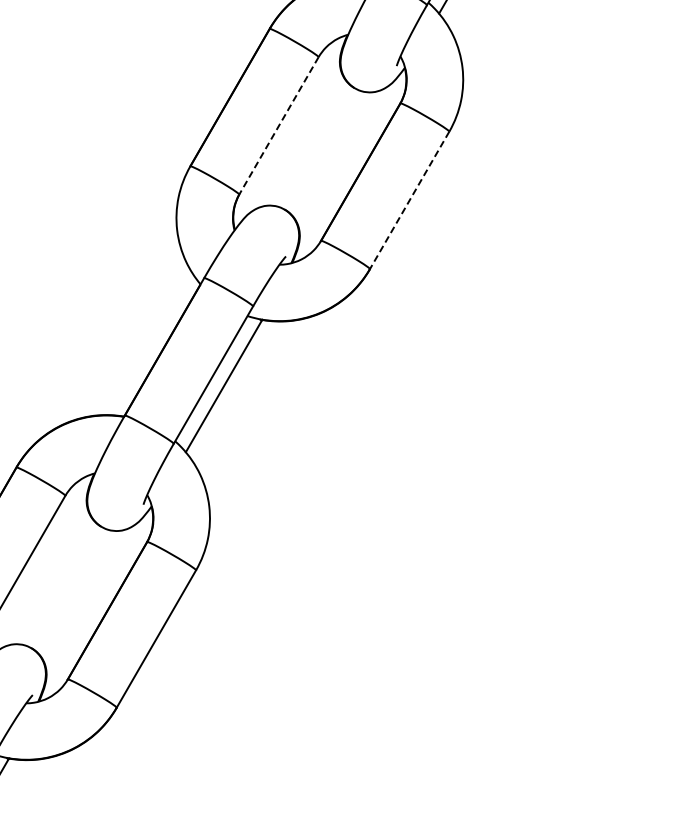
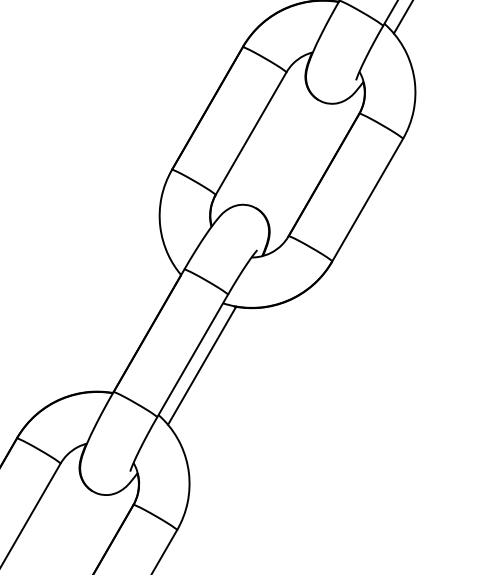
line: (278, 126) -> (250, 134), dashed -> solid
line: (409, 200) -> (367, 200), dashed -> solid

